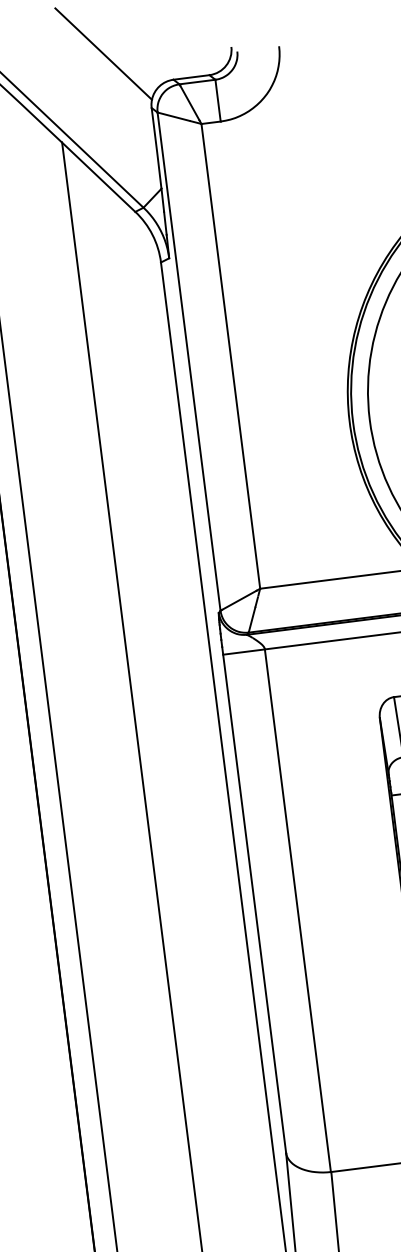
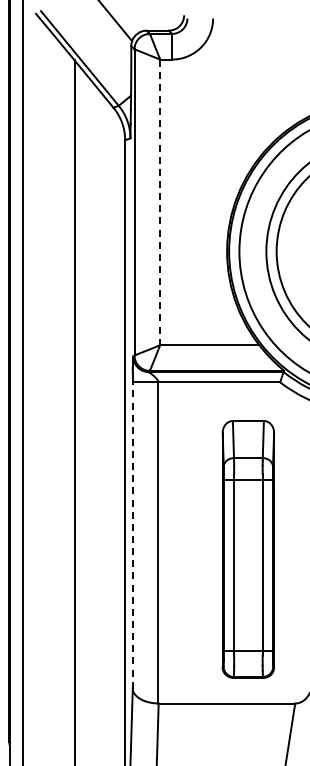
line: (231, 356) -> (160, 202), solid -> dashed
line: (253, 900) -> (132, 533), solid -> dashed

